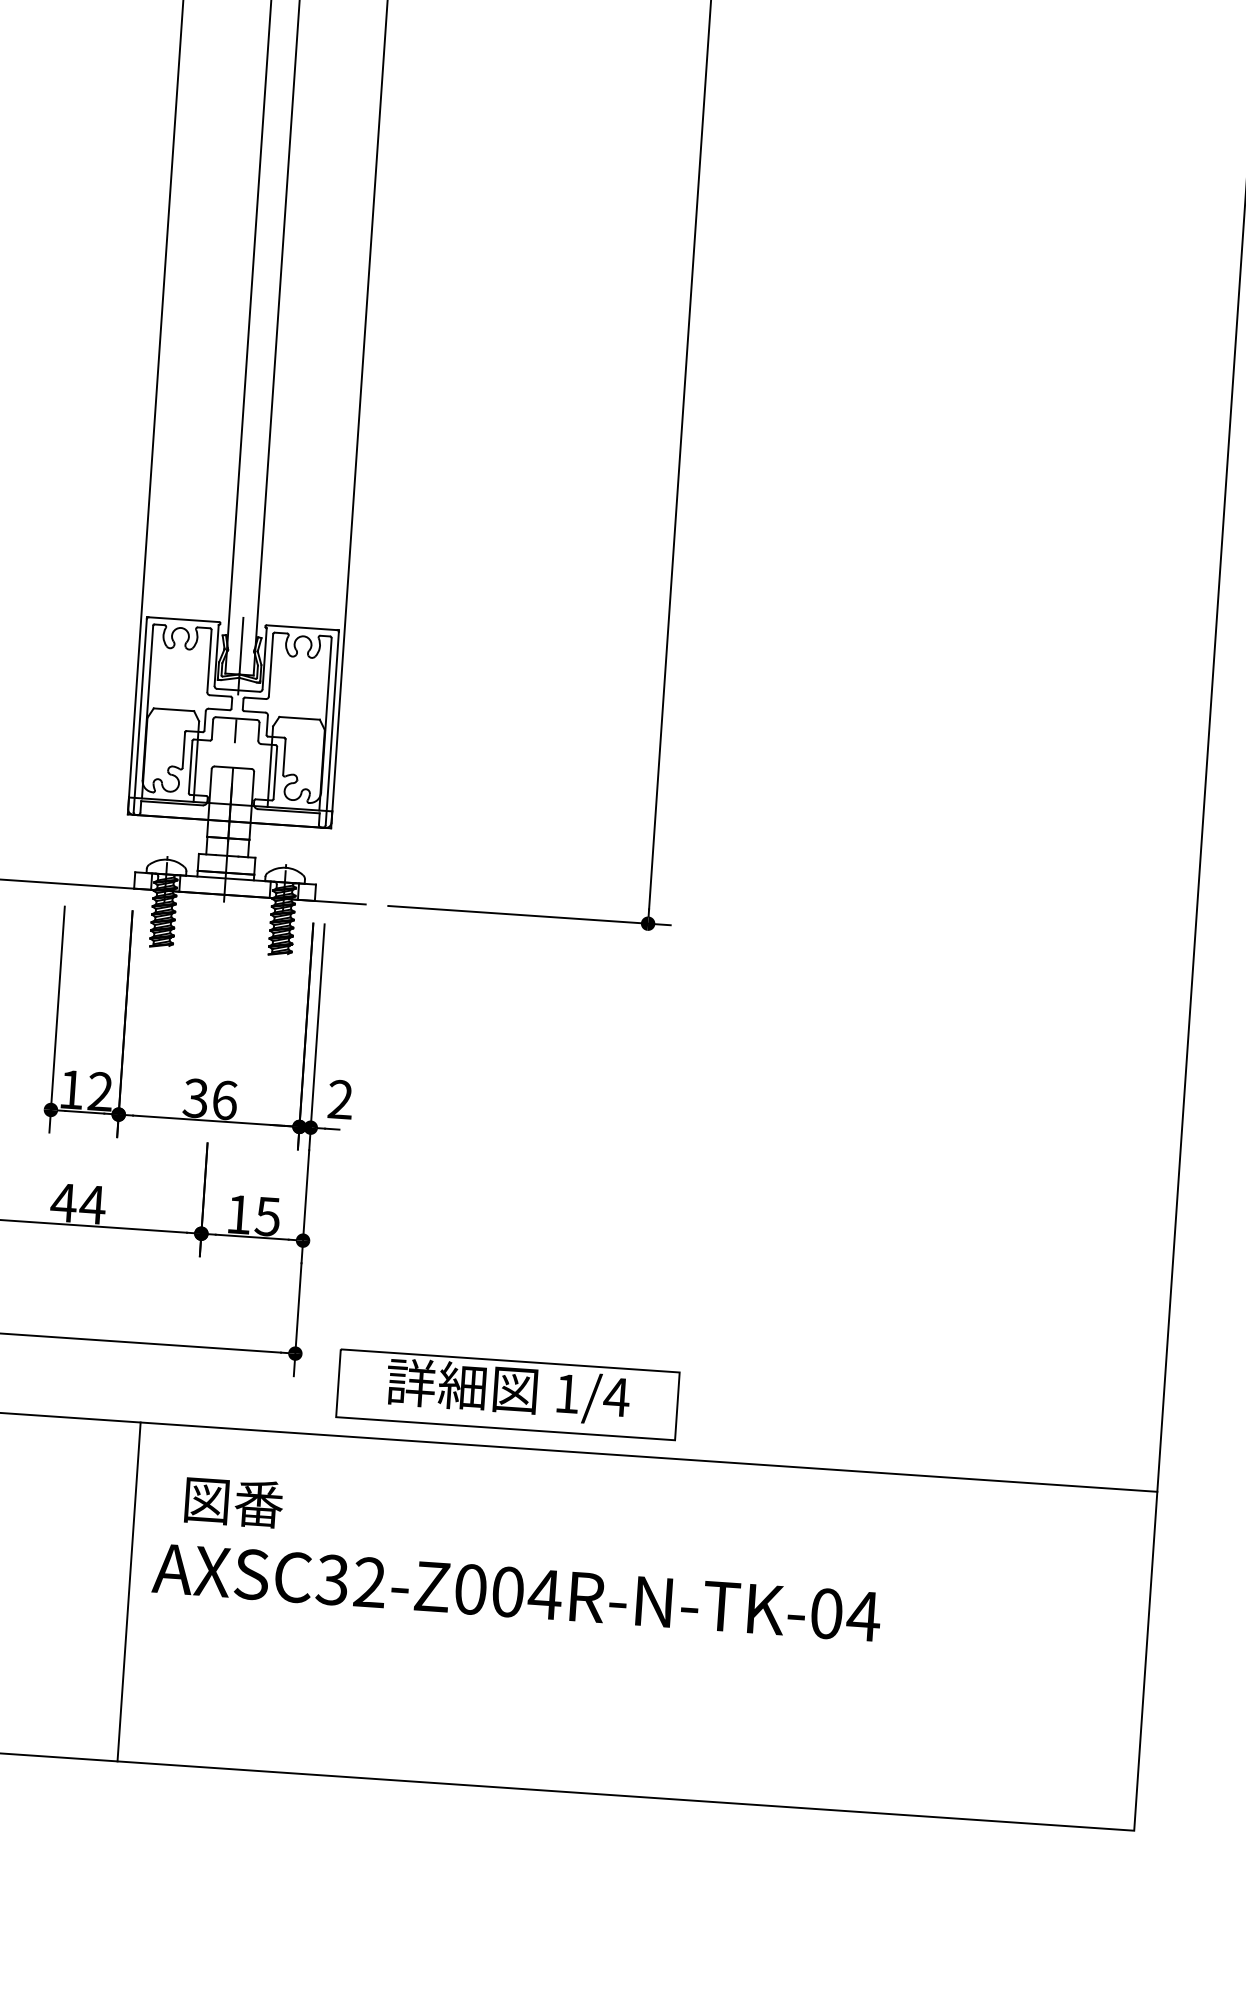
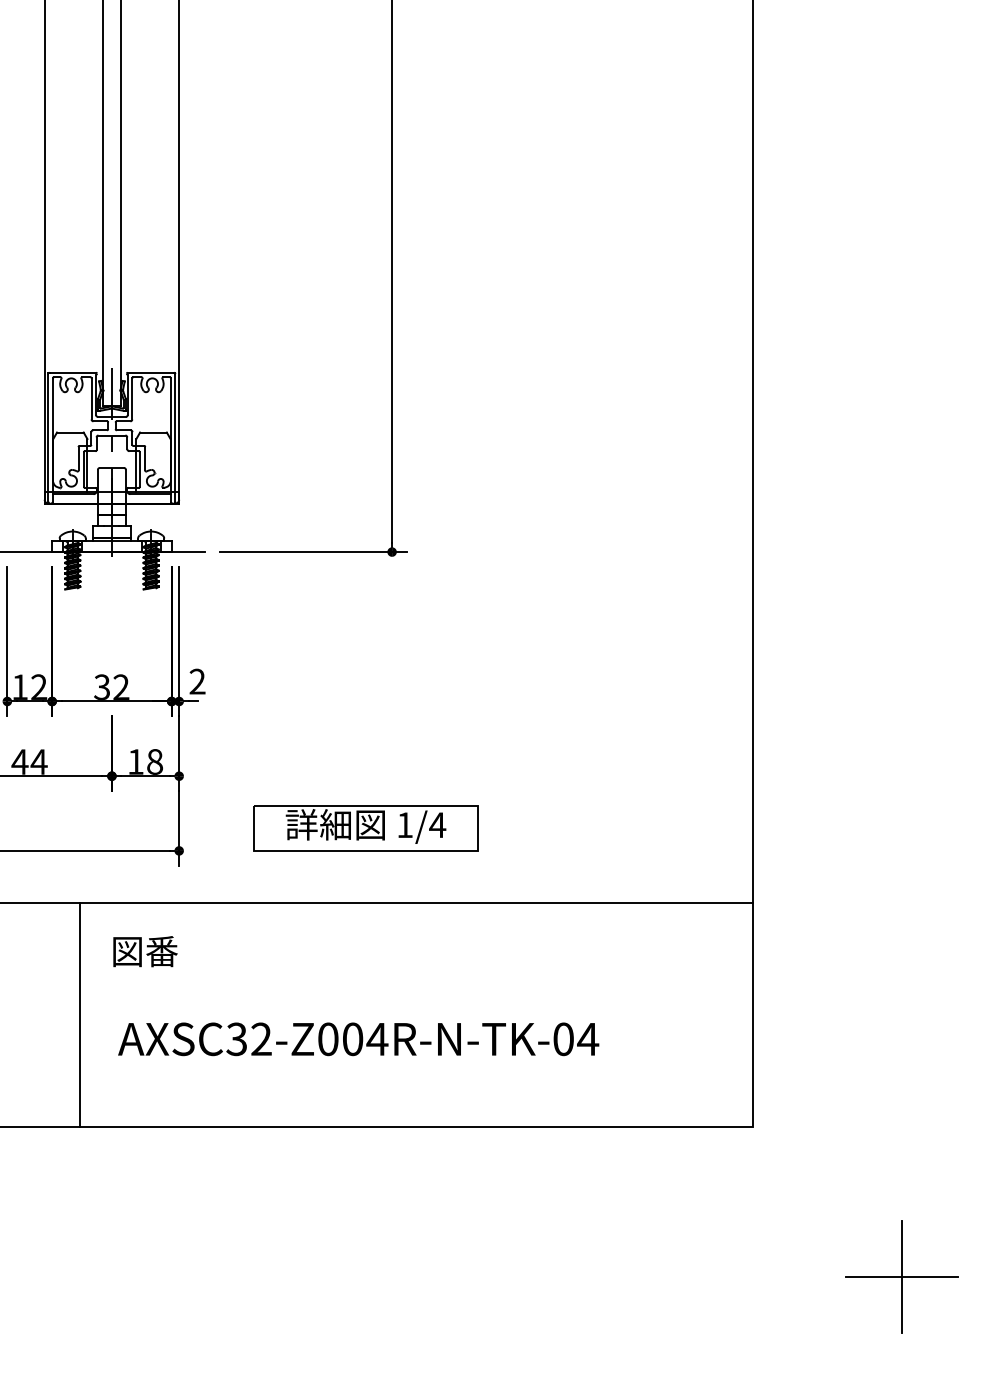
text: (225, 1099) -> (121, 686), 36 -> 32
text: (267, 1215) -> (154, 761), 15 -> 18
part: (507, 1394) -> (365, 828), moved
text: (516, 1592) -> (358, 1039), moved

